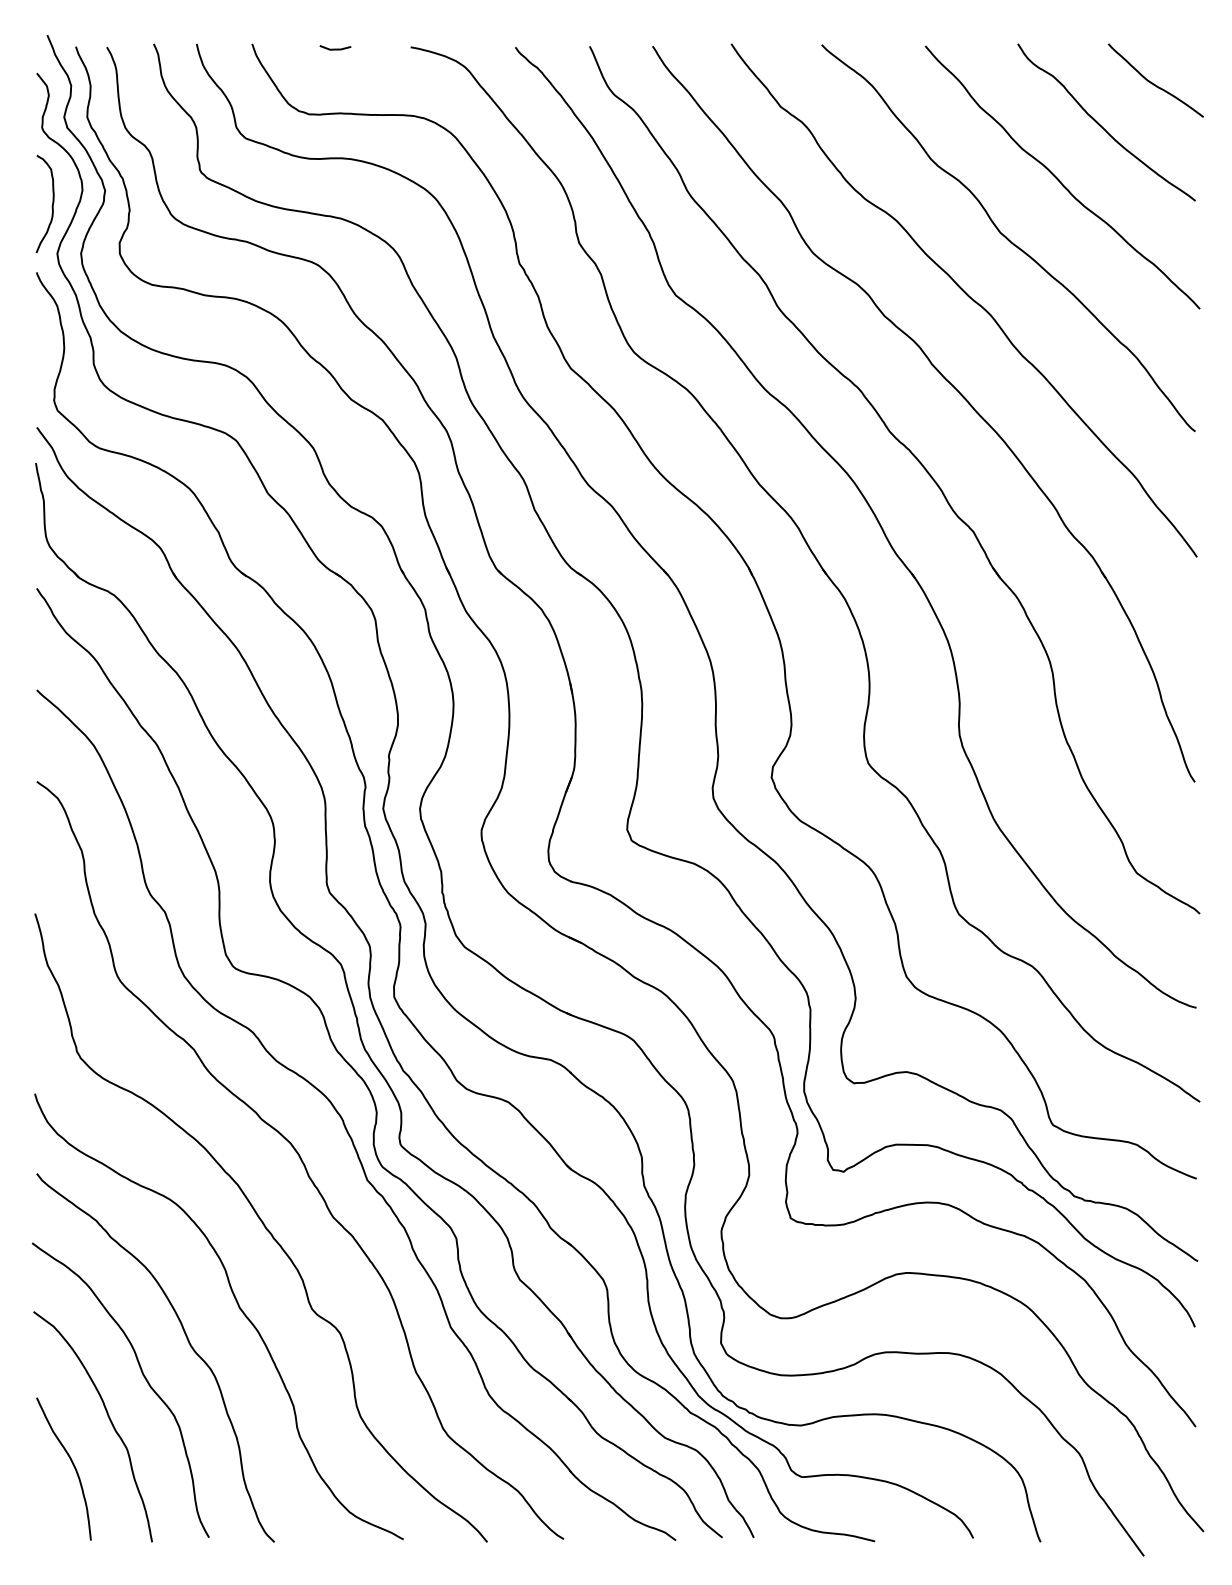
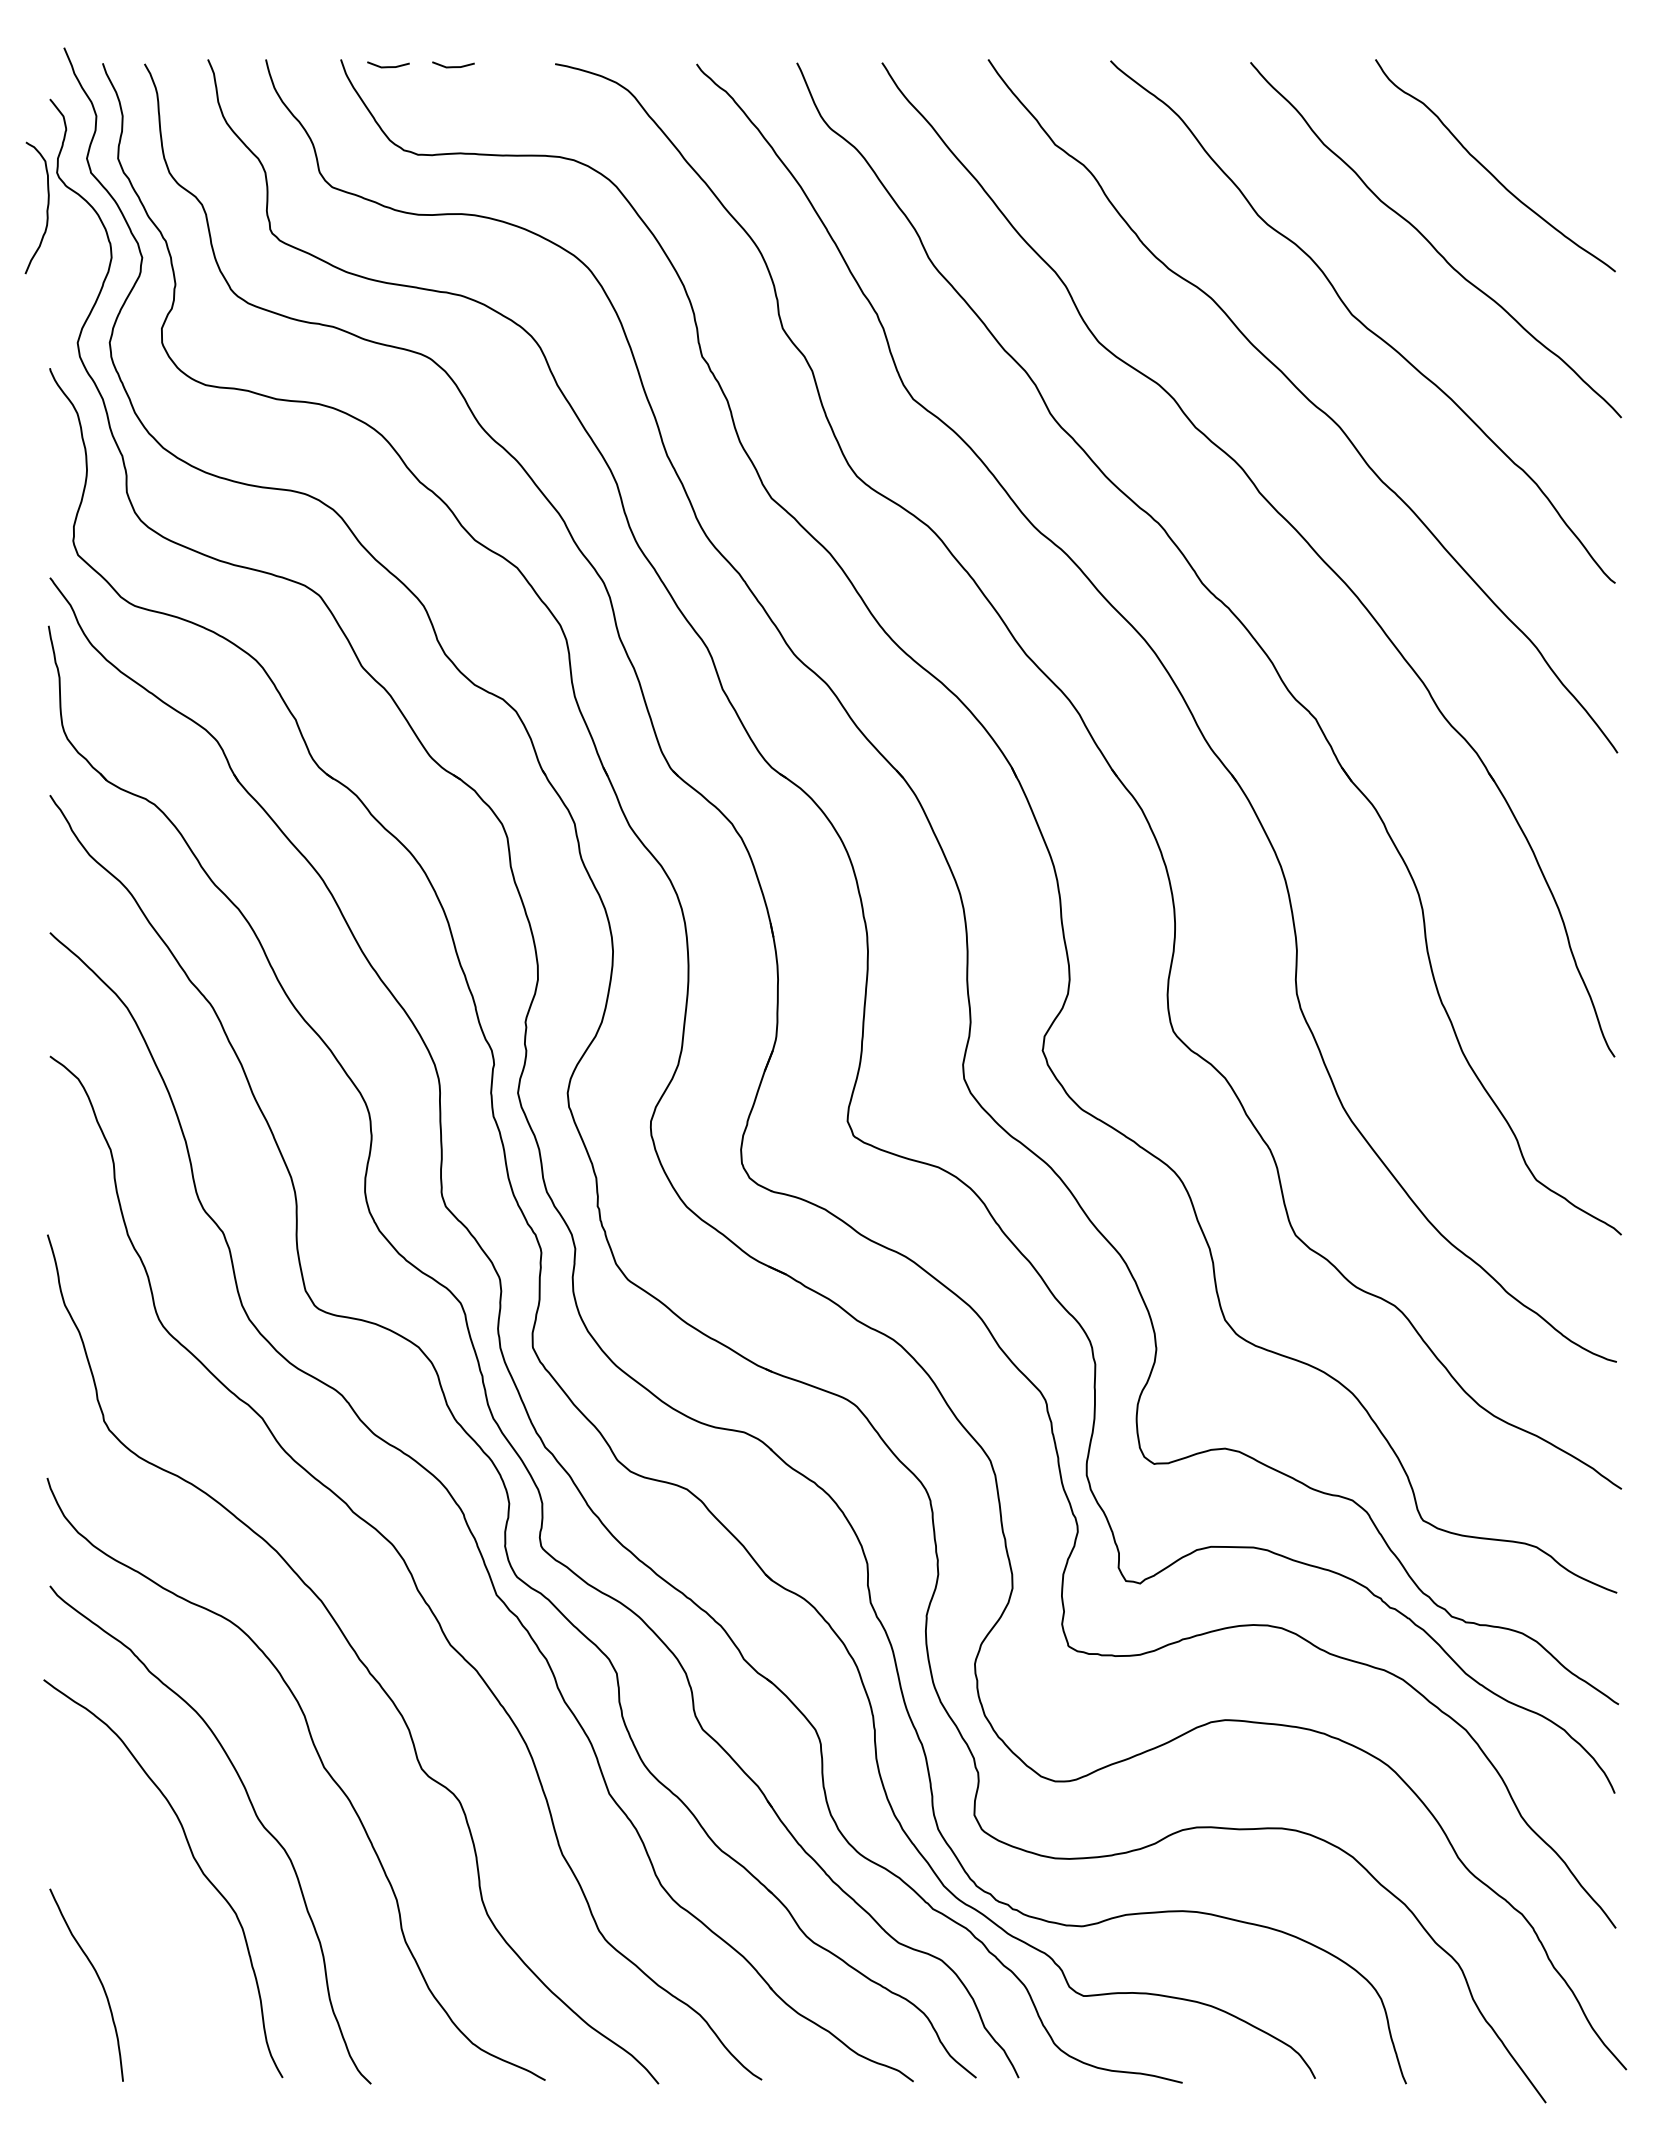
line: (287, 49) -> (388, 66), added
curve: (1153, 83) -> (1558, 112), removed
curve: (52, 204) -> (46, 208), moved
curve: (109, 1418) -> (147, 1917), removed

